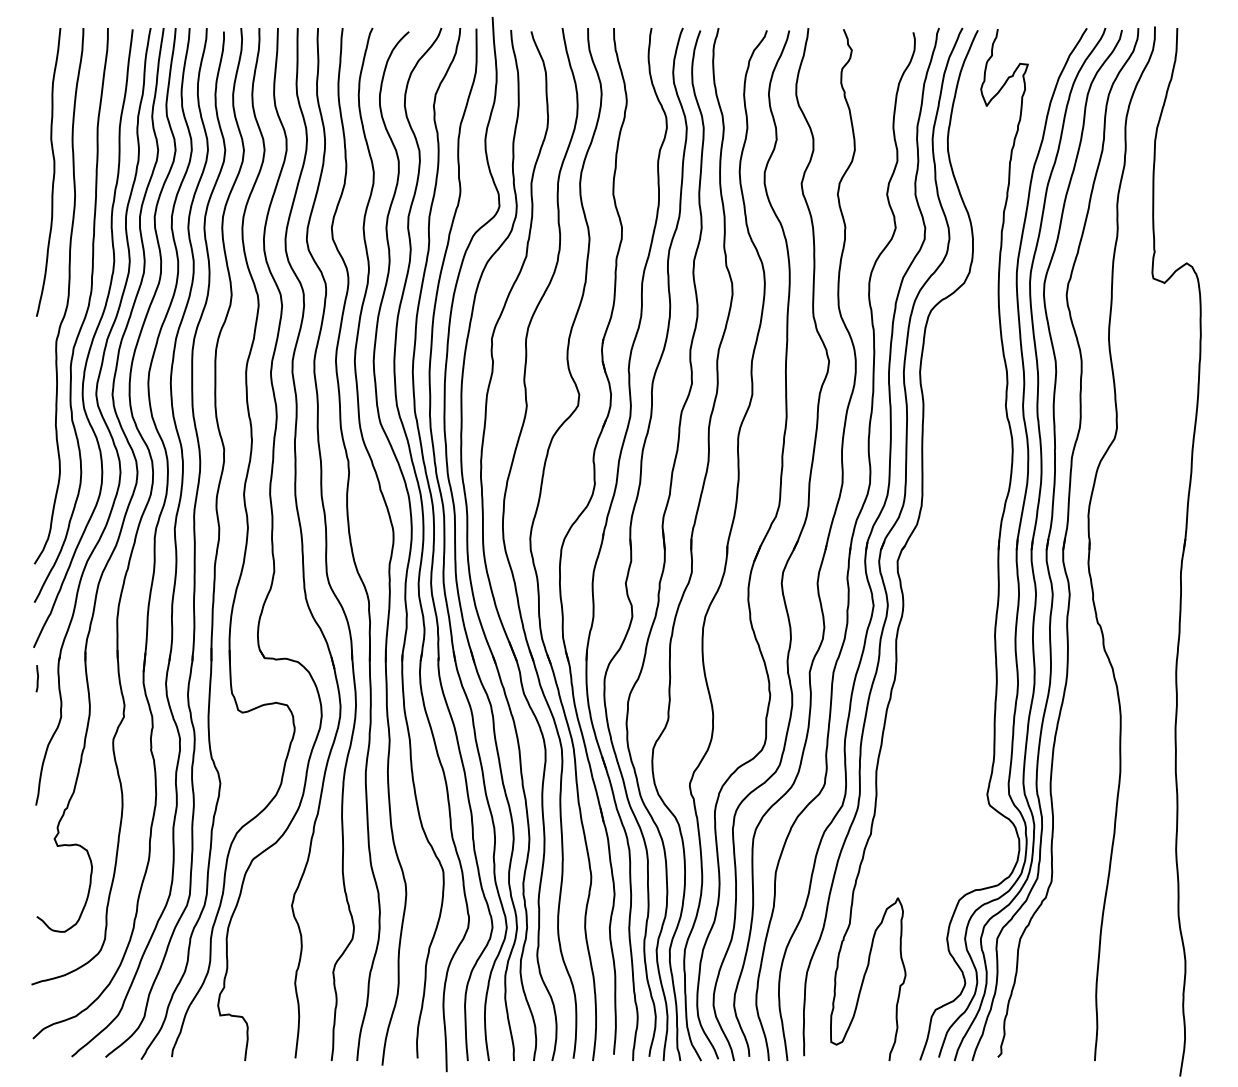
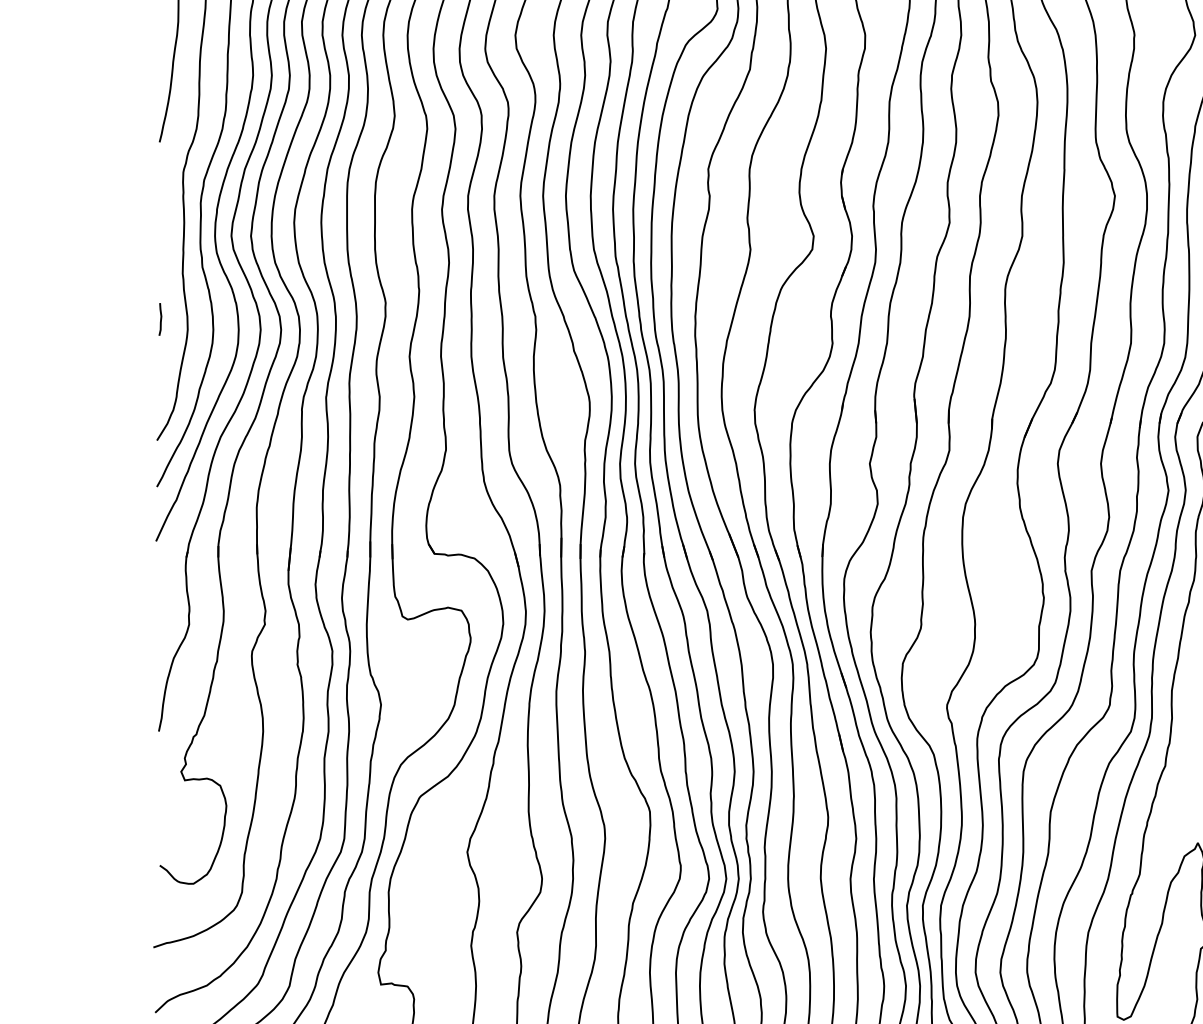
line: (37, 678) -> (160, 319), moved

